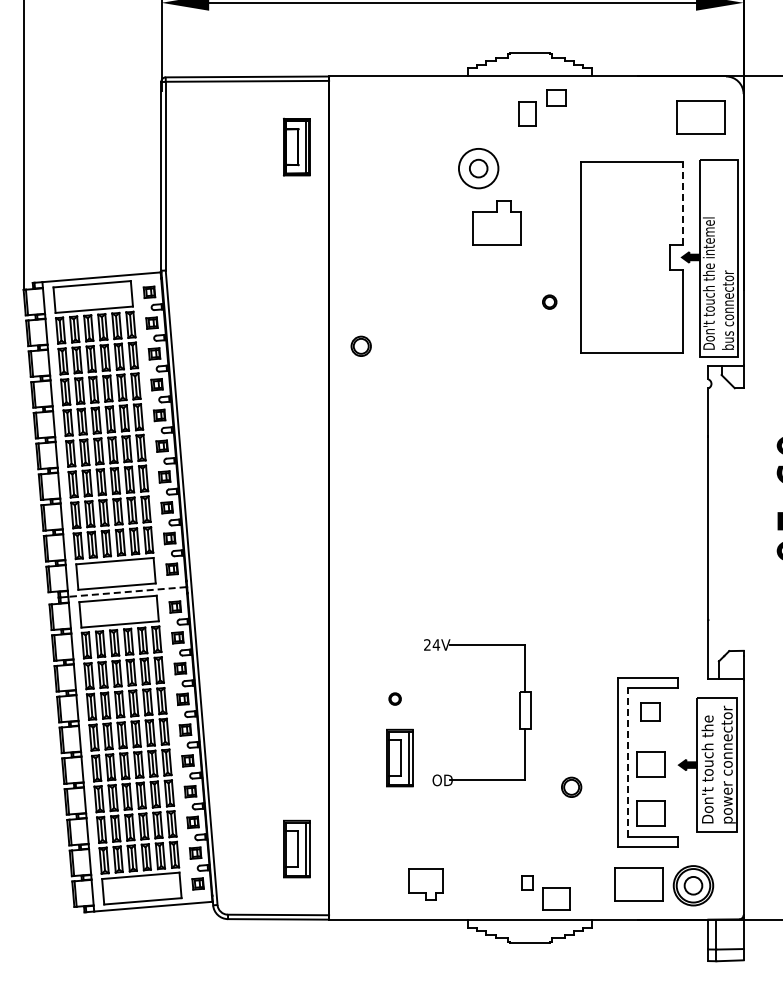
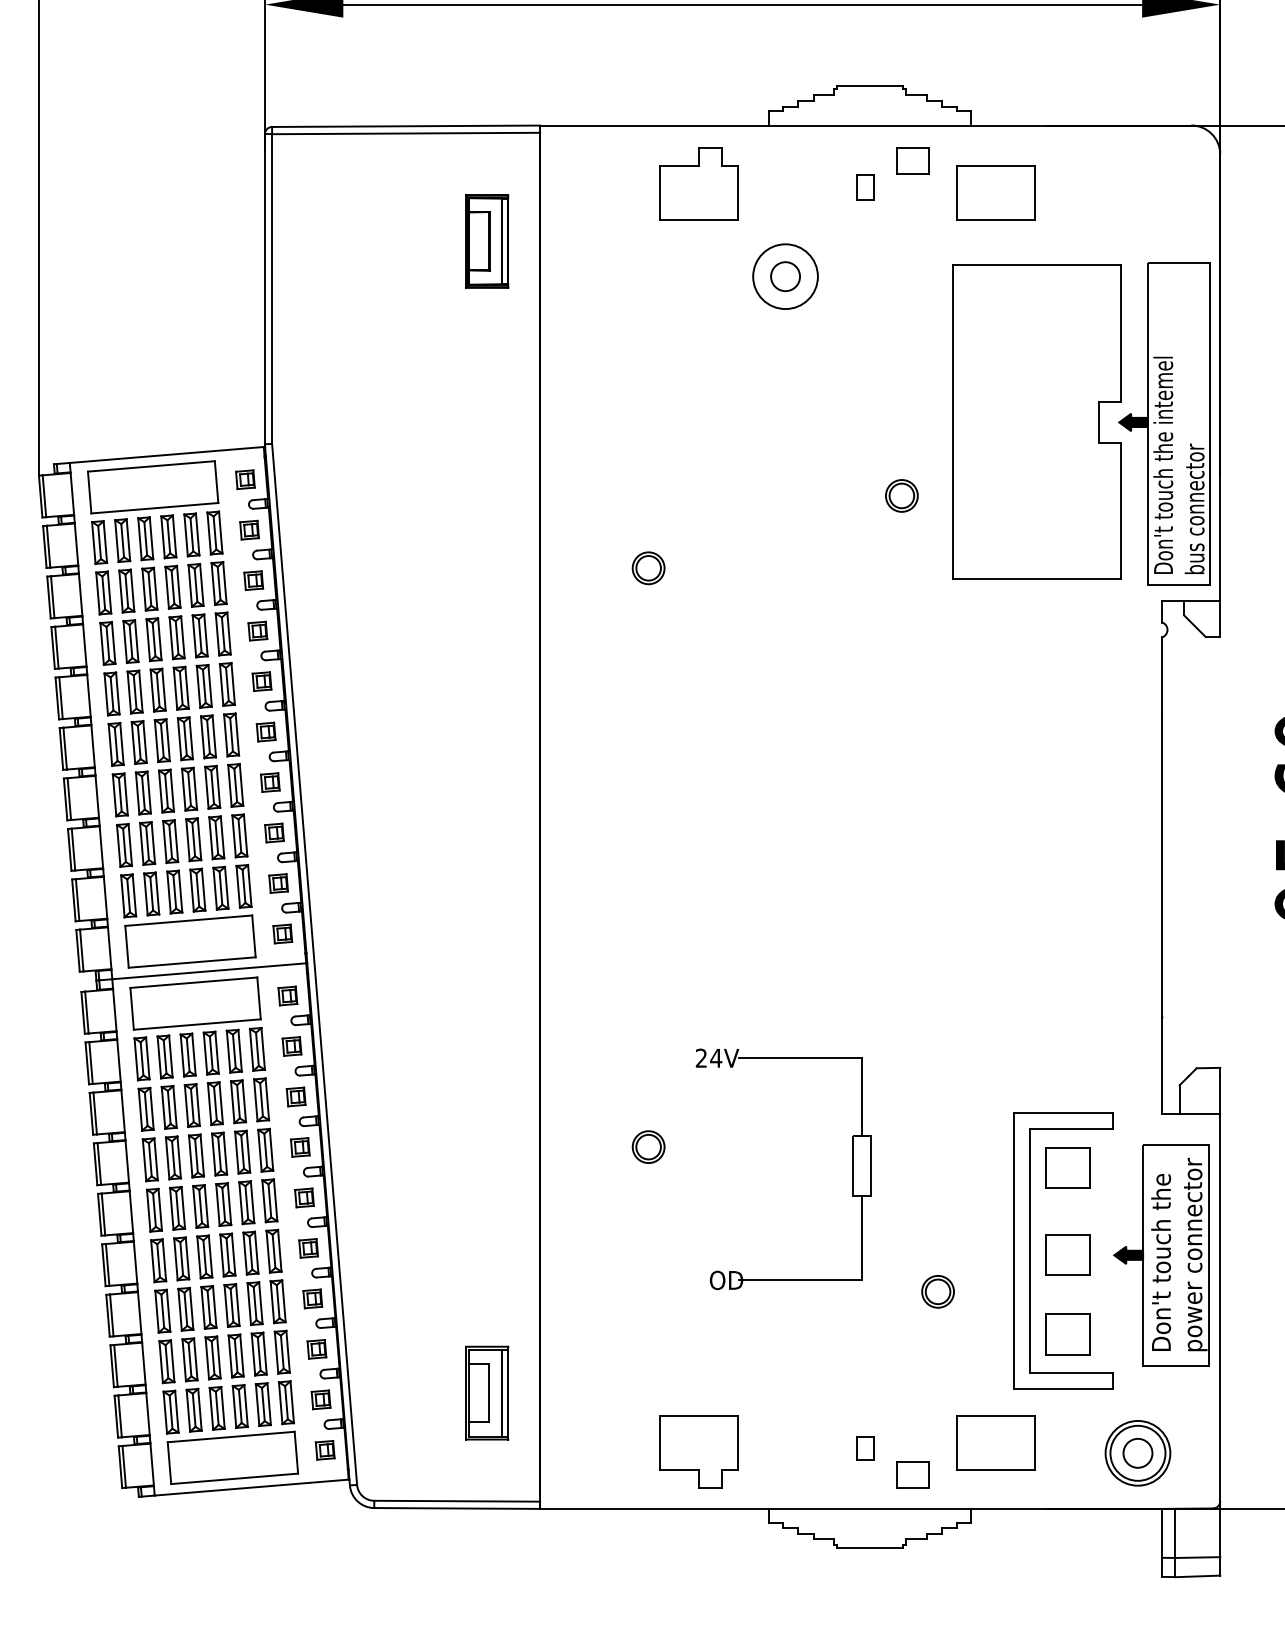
part: (527, 114) -> (865, 187), size x0.62
part: (700, 117) -> (995, 192), moved
line: (682, 203) -> (1119, 333), dashed -> solid
part: (496, 222) -> (698, 182), moved
part: (549, 301) -> (901, 494), size x1.43
part: (360, 345) -> (647, 566), moved
line: (126, 592) -> (207, 972), dashed -> solid
part: (394, 698) -> (647, 1146), size x1.67
part: (650, 711) -> (1067, 1167), size x1.43
part: (399, 757) -> (655, 1242), removed
line: (627, 762) -> (1029, 1251), dashed -> solid
part: (425, 884) -> (698, 1451), size x1.43
part: (638, 884) -> (995, 1443), moved
part: (556, 898) -> (913, 1474), size x0.71

